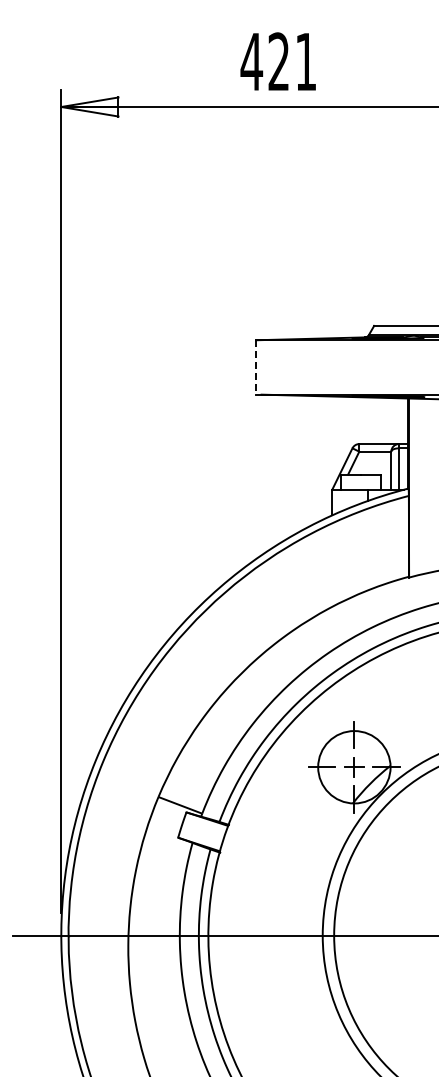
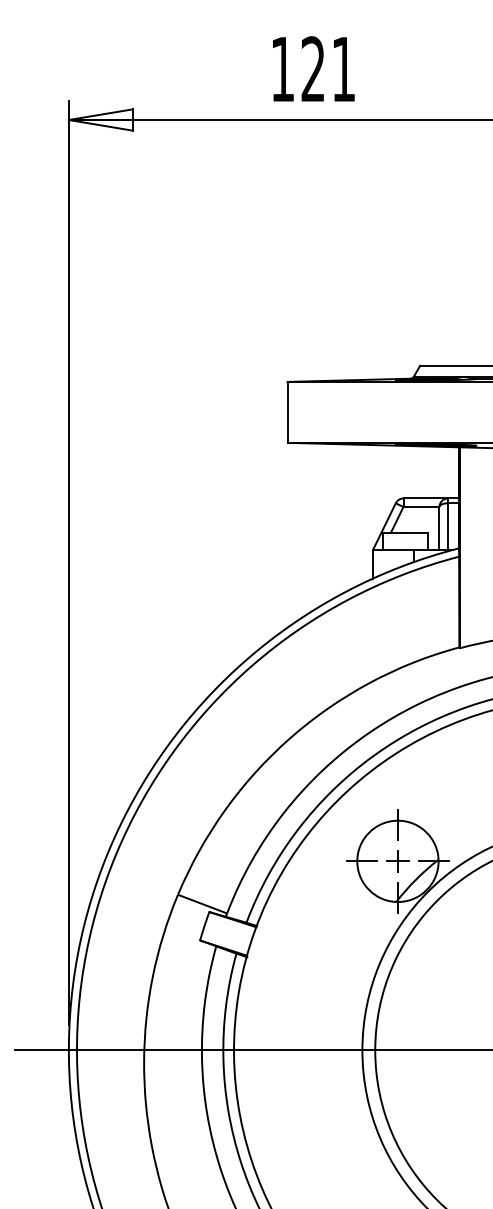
text: (251, 61) -> (282, 68), 421 -> 121
line: (256, 367) -> (288, 412), dashed -> solid

